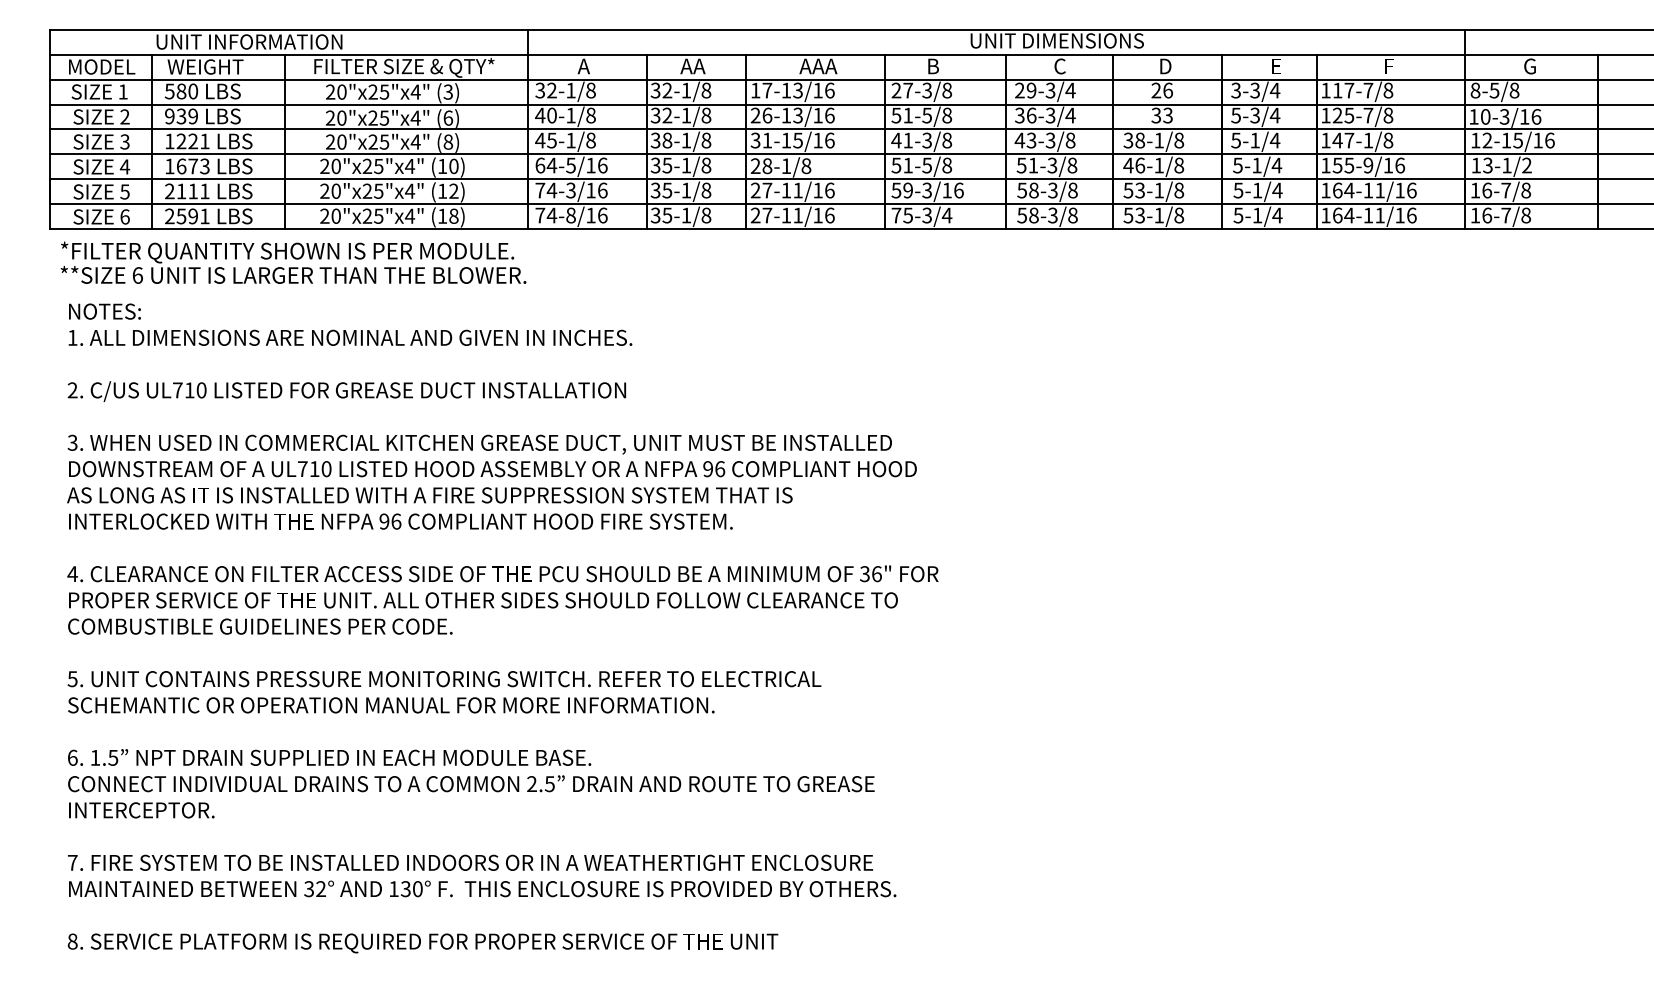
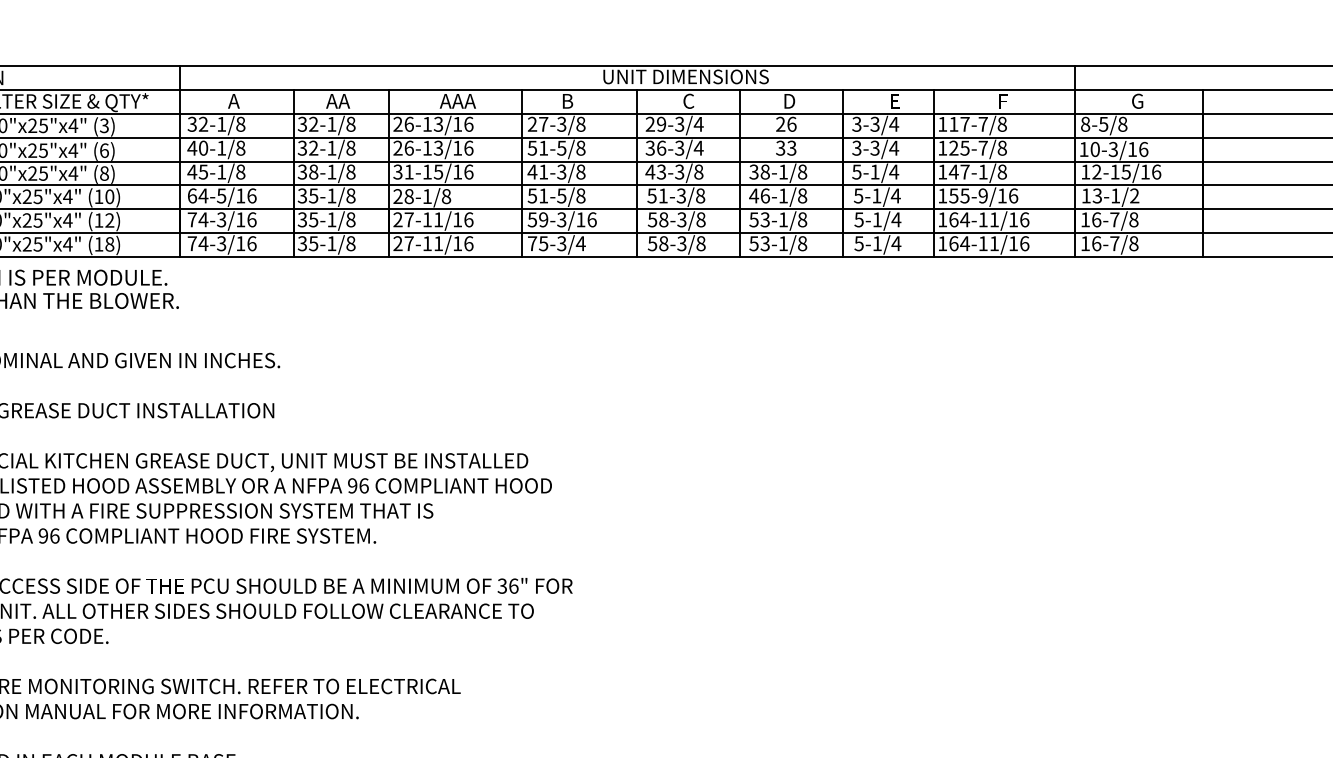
text: (761, 90) -> (403, 124), 17-13/16 -> 26-13/16
text: (1235, 114) -> (856, 147), 5-3/4 -> 3-3/4
text: (570, 215) -> (221, 243), 74-8/16 -> 74-3/16

